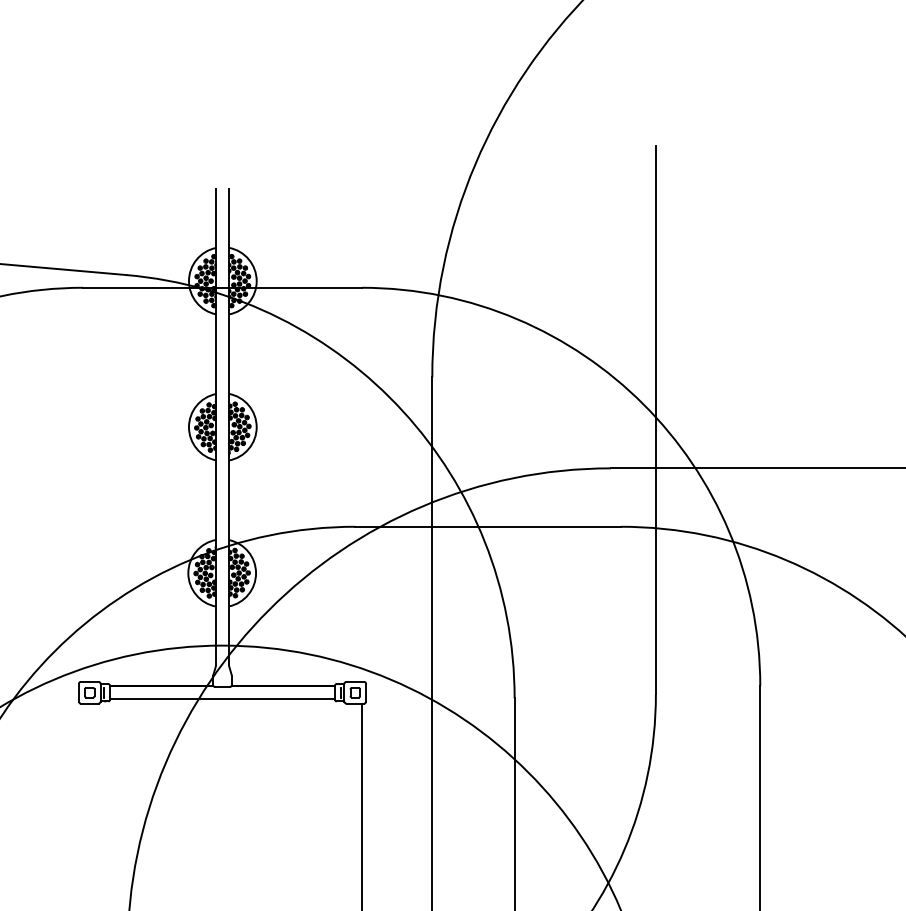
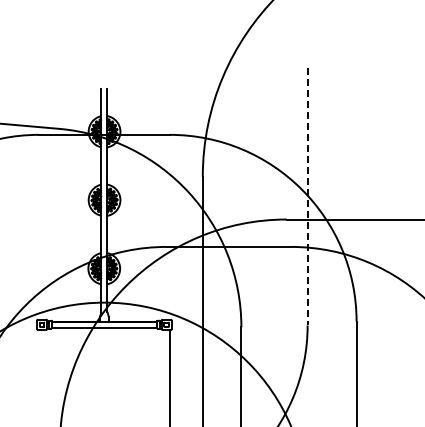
line: (655, 419) -> (307, 196), solid -> dashed

